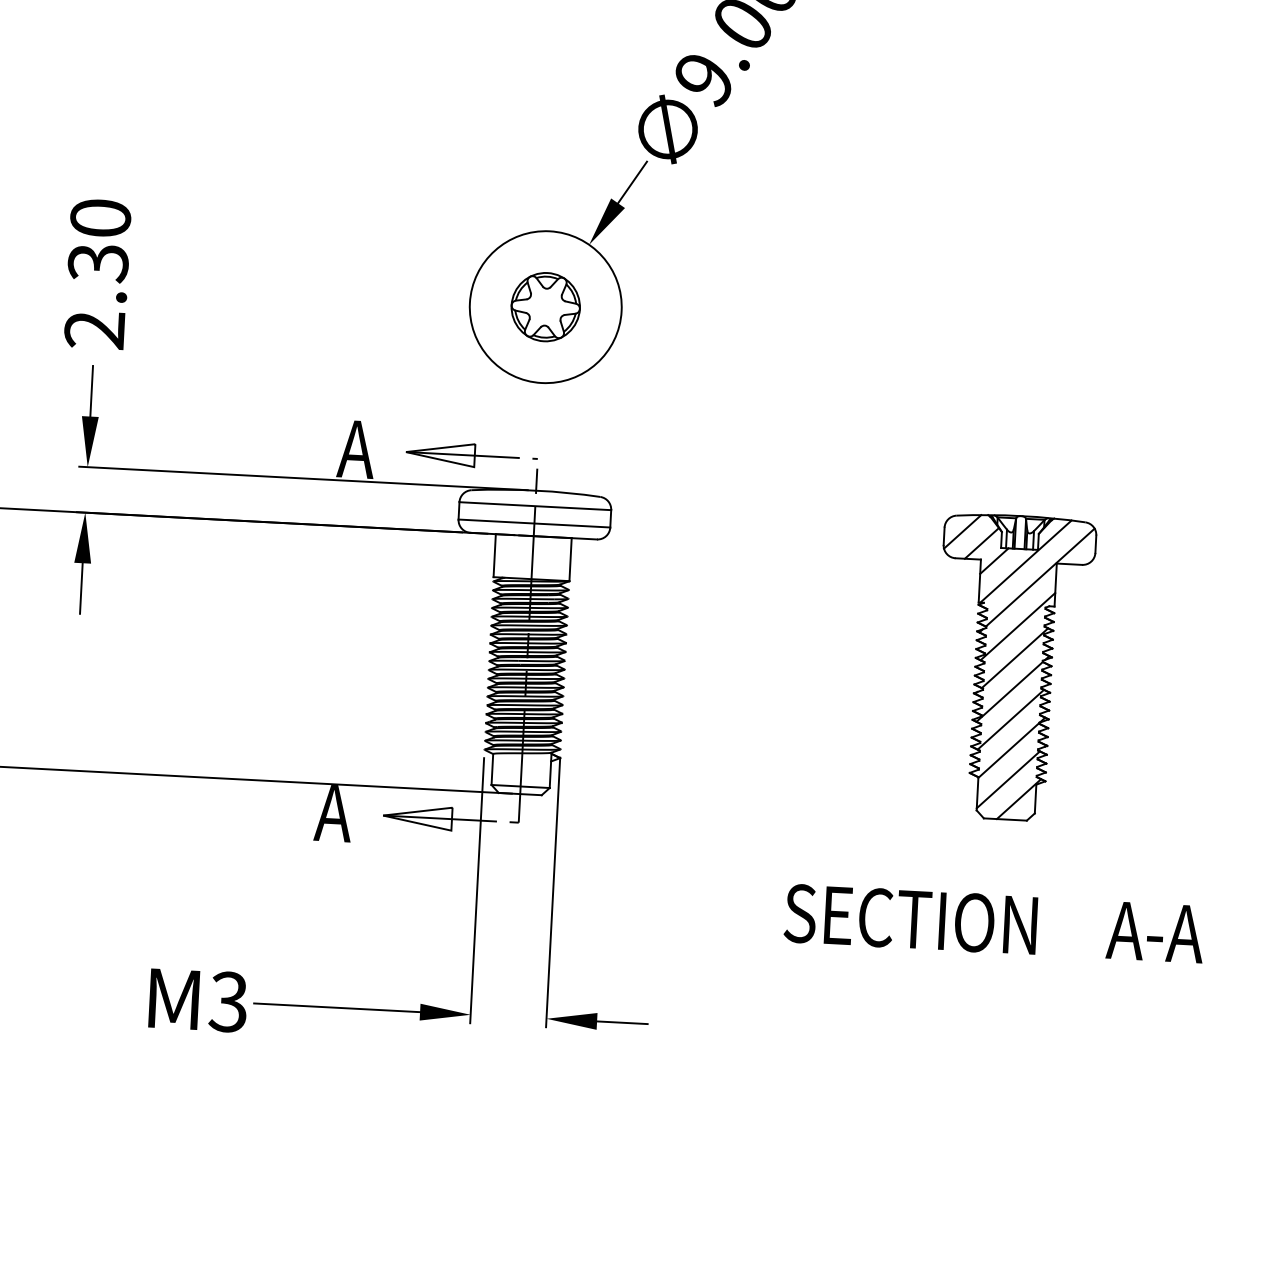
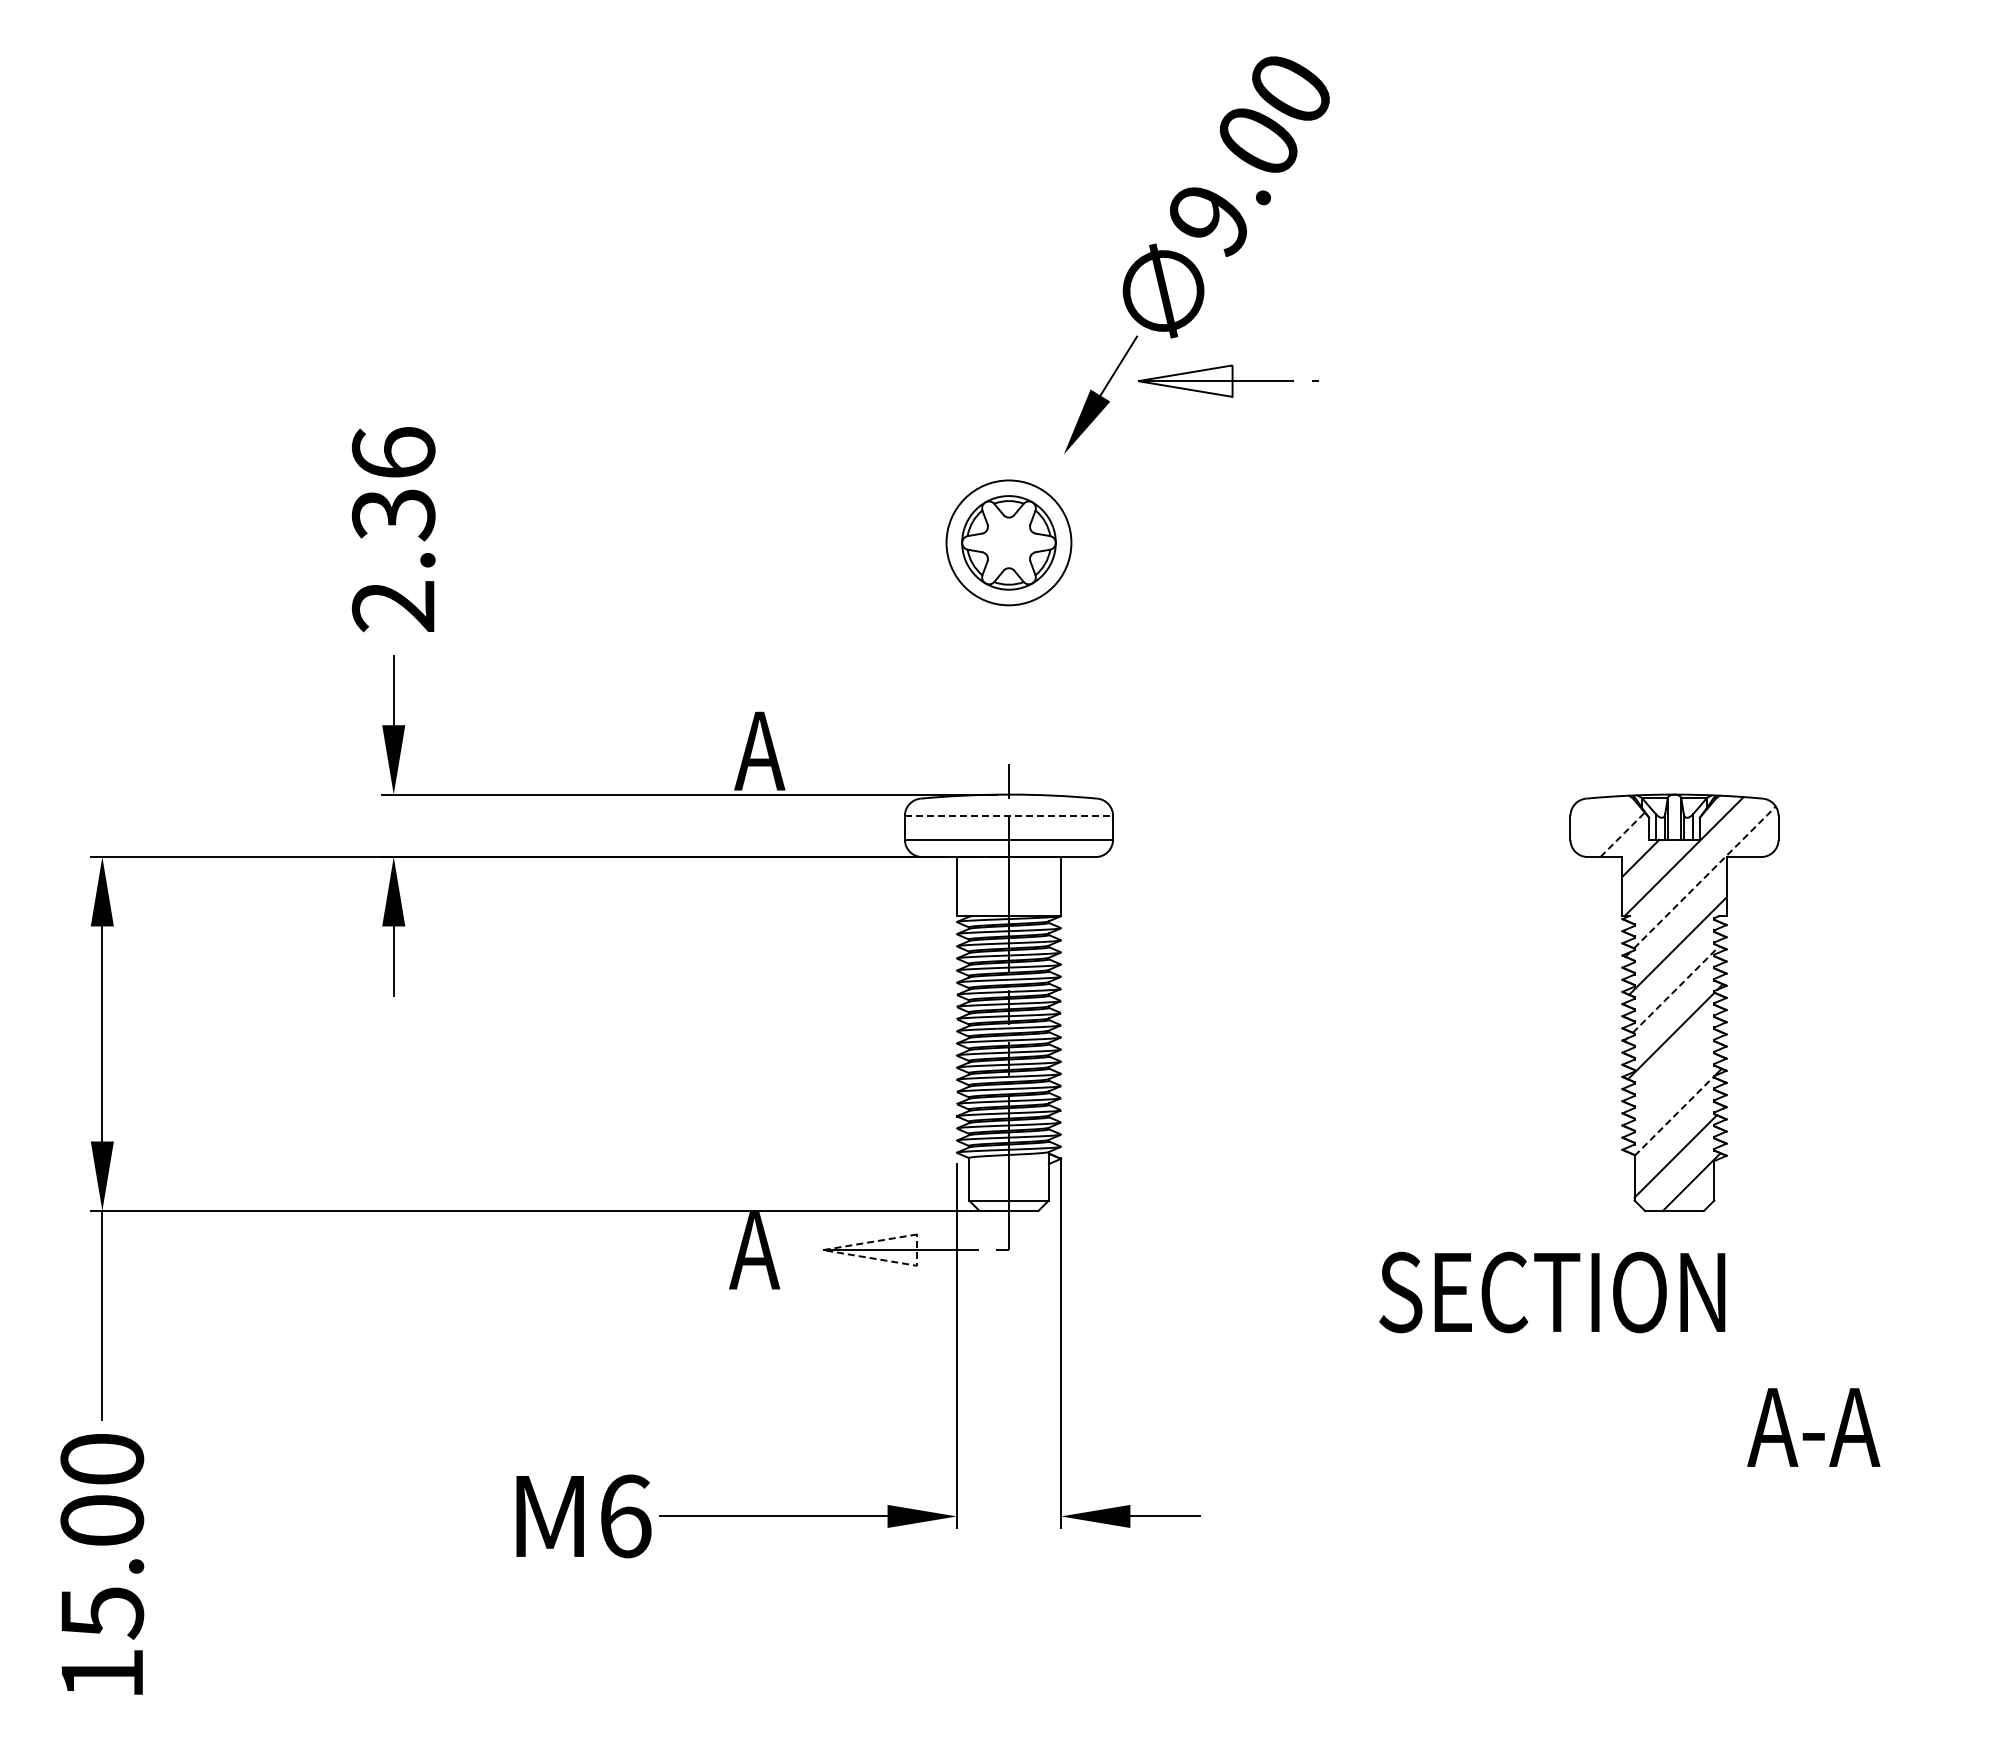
text: (100, 217) -> (393, 452), 2.30 -> 2.36
circle: (545, 306) -> (1008, 542), size x0.6
part: (471, 455) -> (1228, 380), moved
line: (535, 505) -> (1009, 815), solid -> dashed
line: (962, 531) -> (1595, 820), removed
line: (982, 543) -> (1623, 834), solid -> dashed
line: (1040, 577) -> (1705, 877), solid -> dashed
line: (1015, 658) -> (1676, 989), solid -> dashed
line: (1010, 719) -> (1674, 1073), removed
line: (1008, 749) -> (1674, 1115), solid -> dashed
line: (394, 817) -> (838, 1252), solid -> dashed
text: (910, 919) -> (1552, 1292), moved
text: (1155, 932) -> (1813, 1427), moved
text: (228, 1002) -> (624, 1516), M3 -> M6

